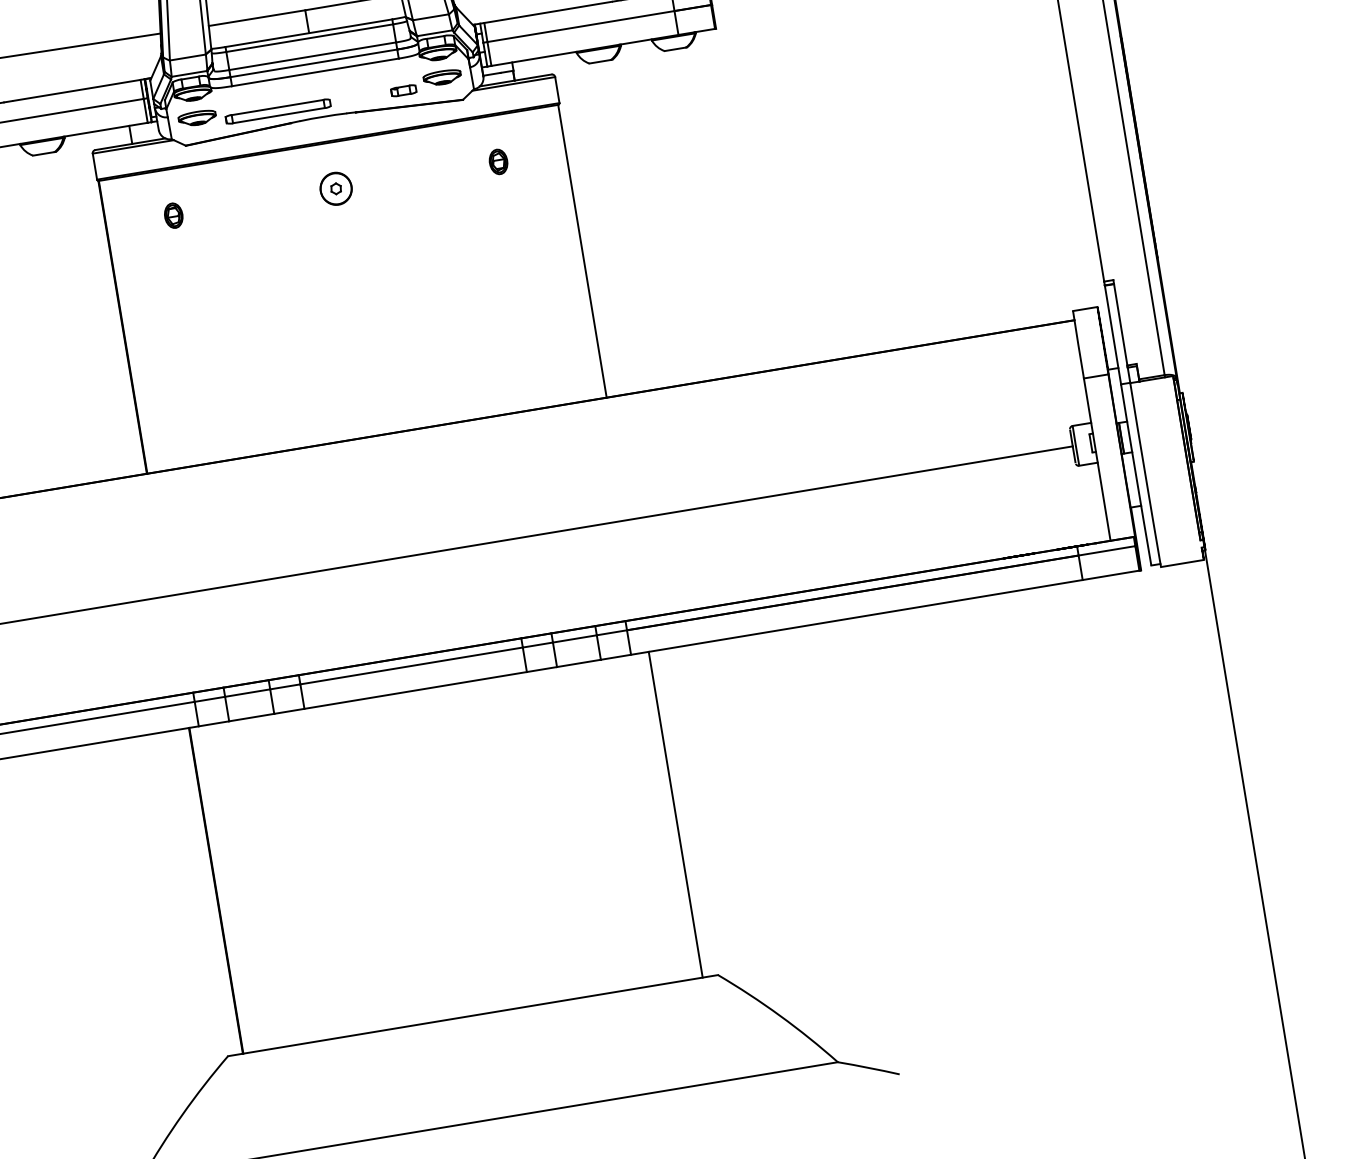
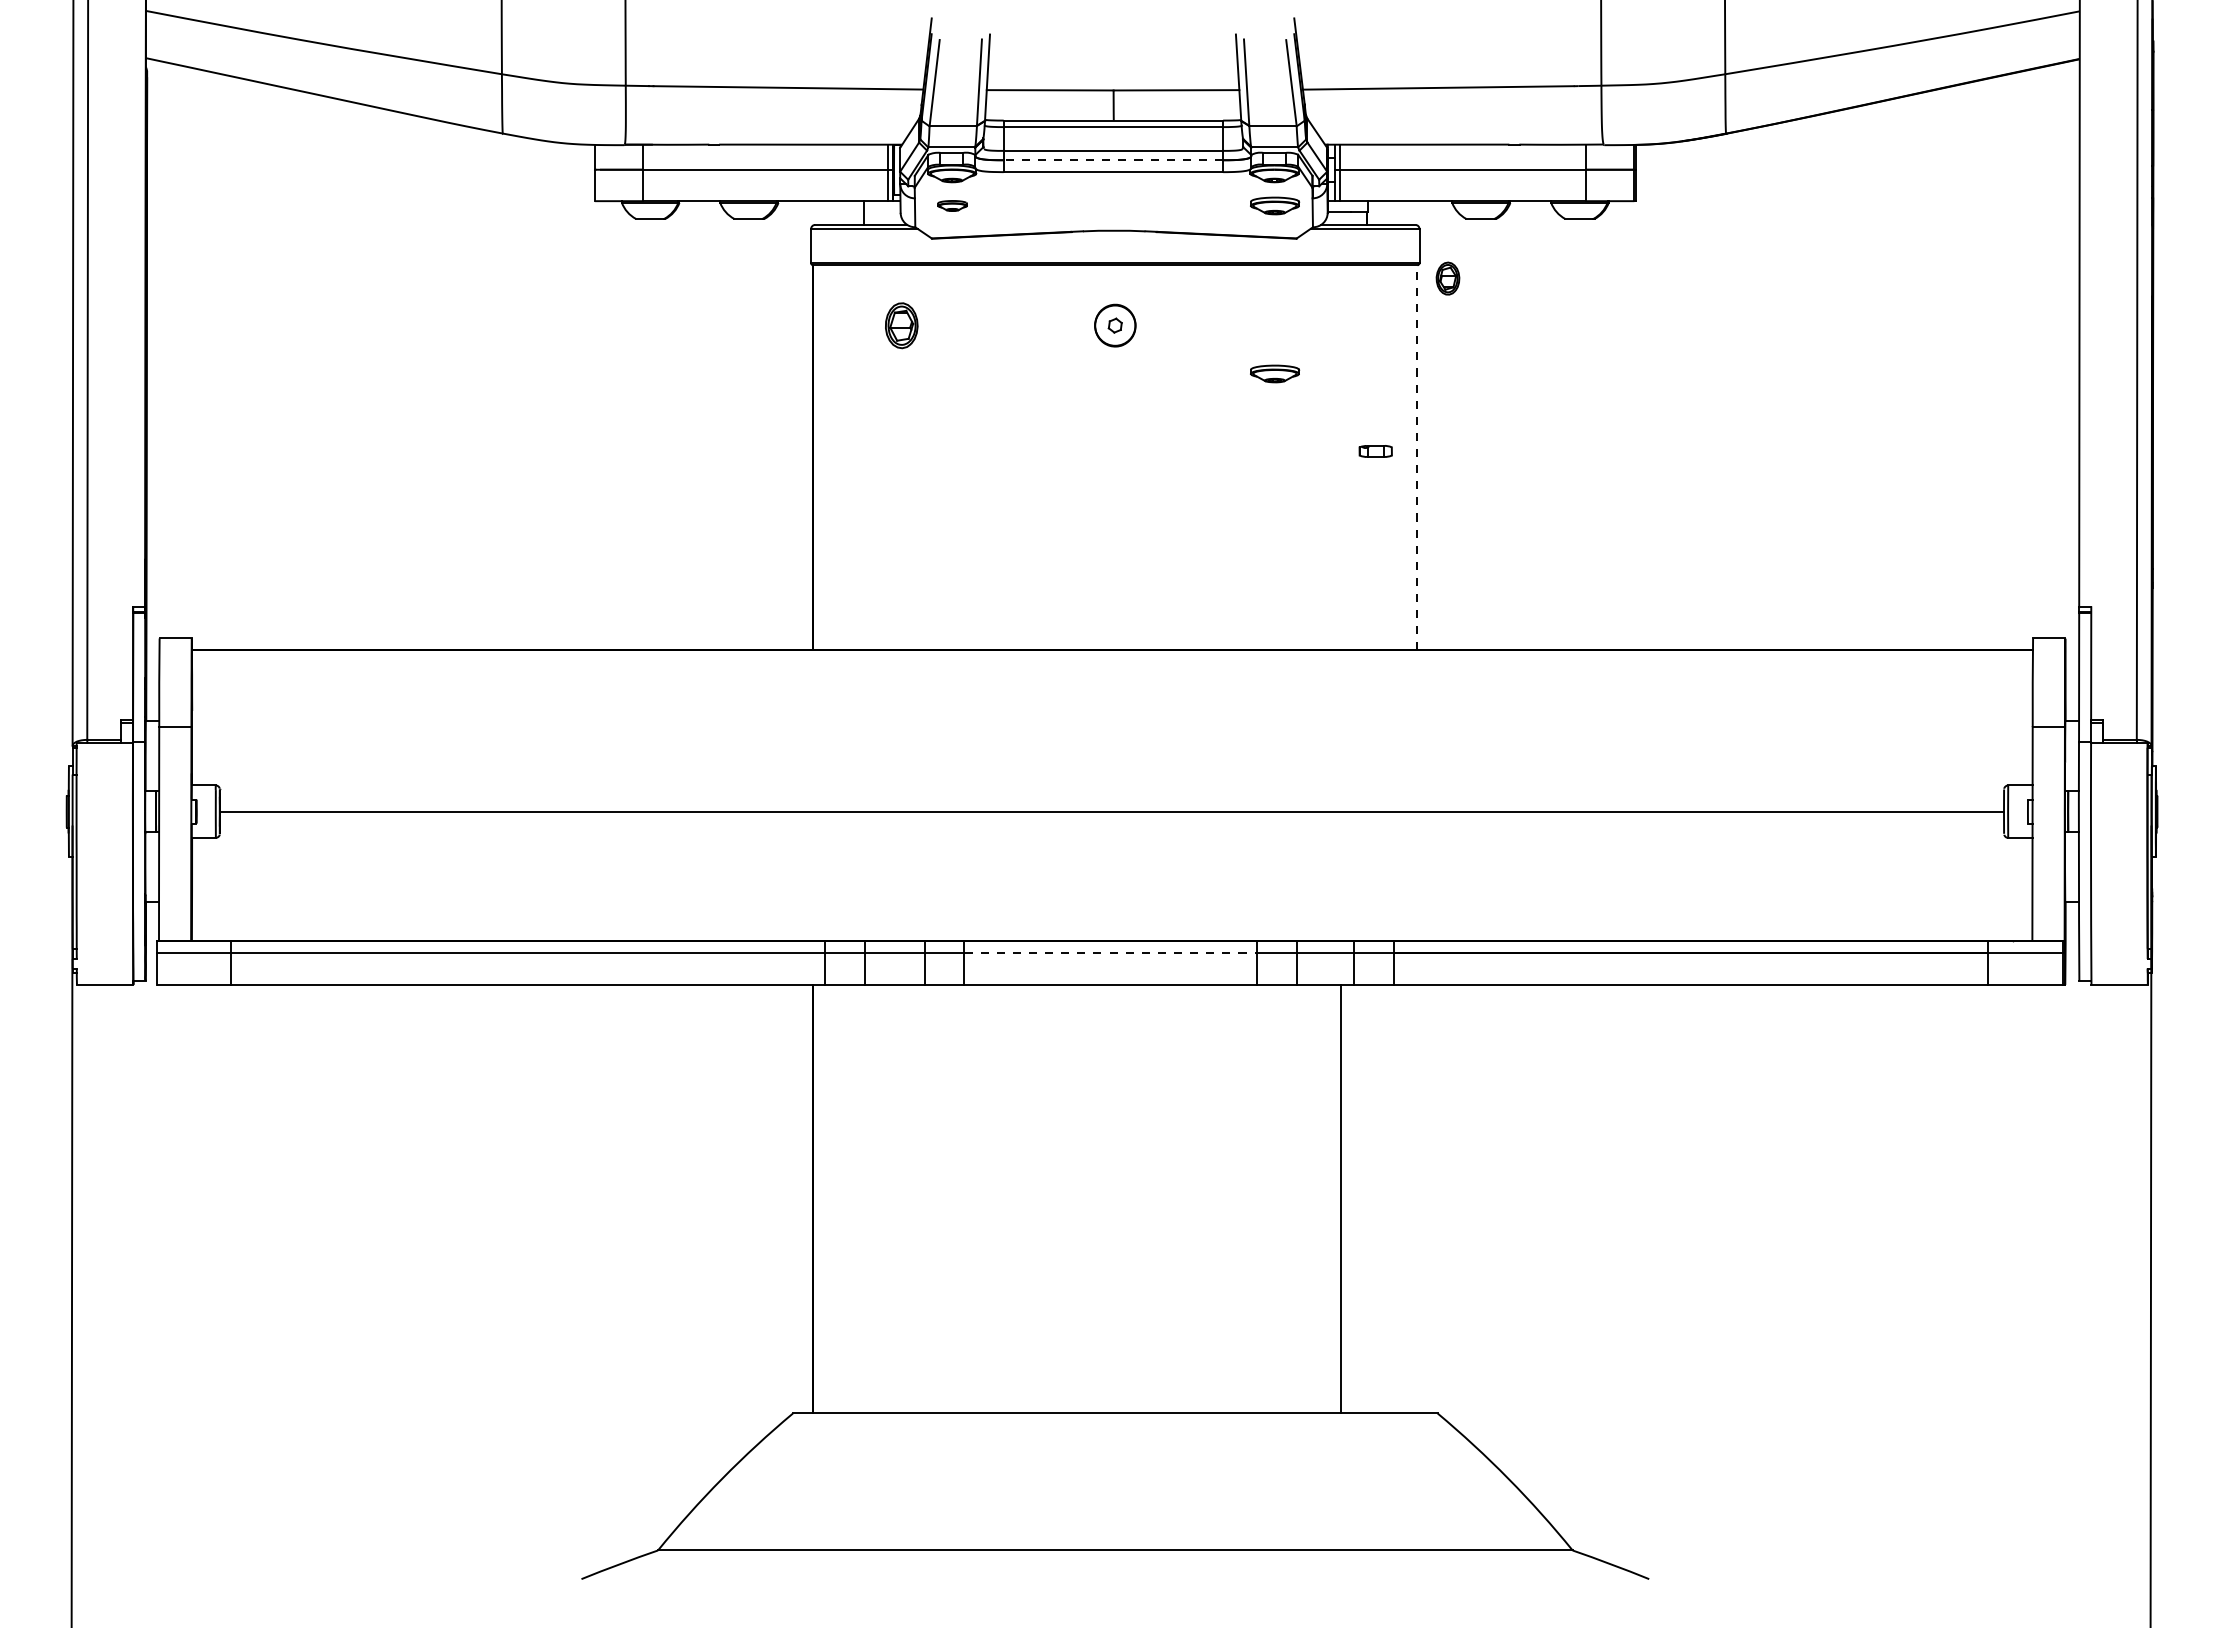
line: (314, 63) -> (1113, 160), solid -> dashed
part: (403, 90) -> (1375, 451), moved
part: (278, 111) -> (1057, 214), removed
part: (197, 117) -> (952, 205), size x0.6
part: (498, 161) -> (1447, 278), moved
part: (463, 205) -> (1275, 373), added
part: (173, 215) -> (901, 325), size x1.4
line: (582, 251) -> (1417, 457), solid -> dashed
line: (412, 665) -> (1111, 952), solid -> dashed
line: (675, 814) -> (1341, 1198), moved

